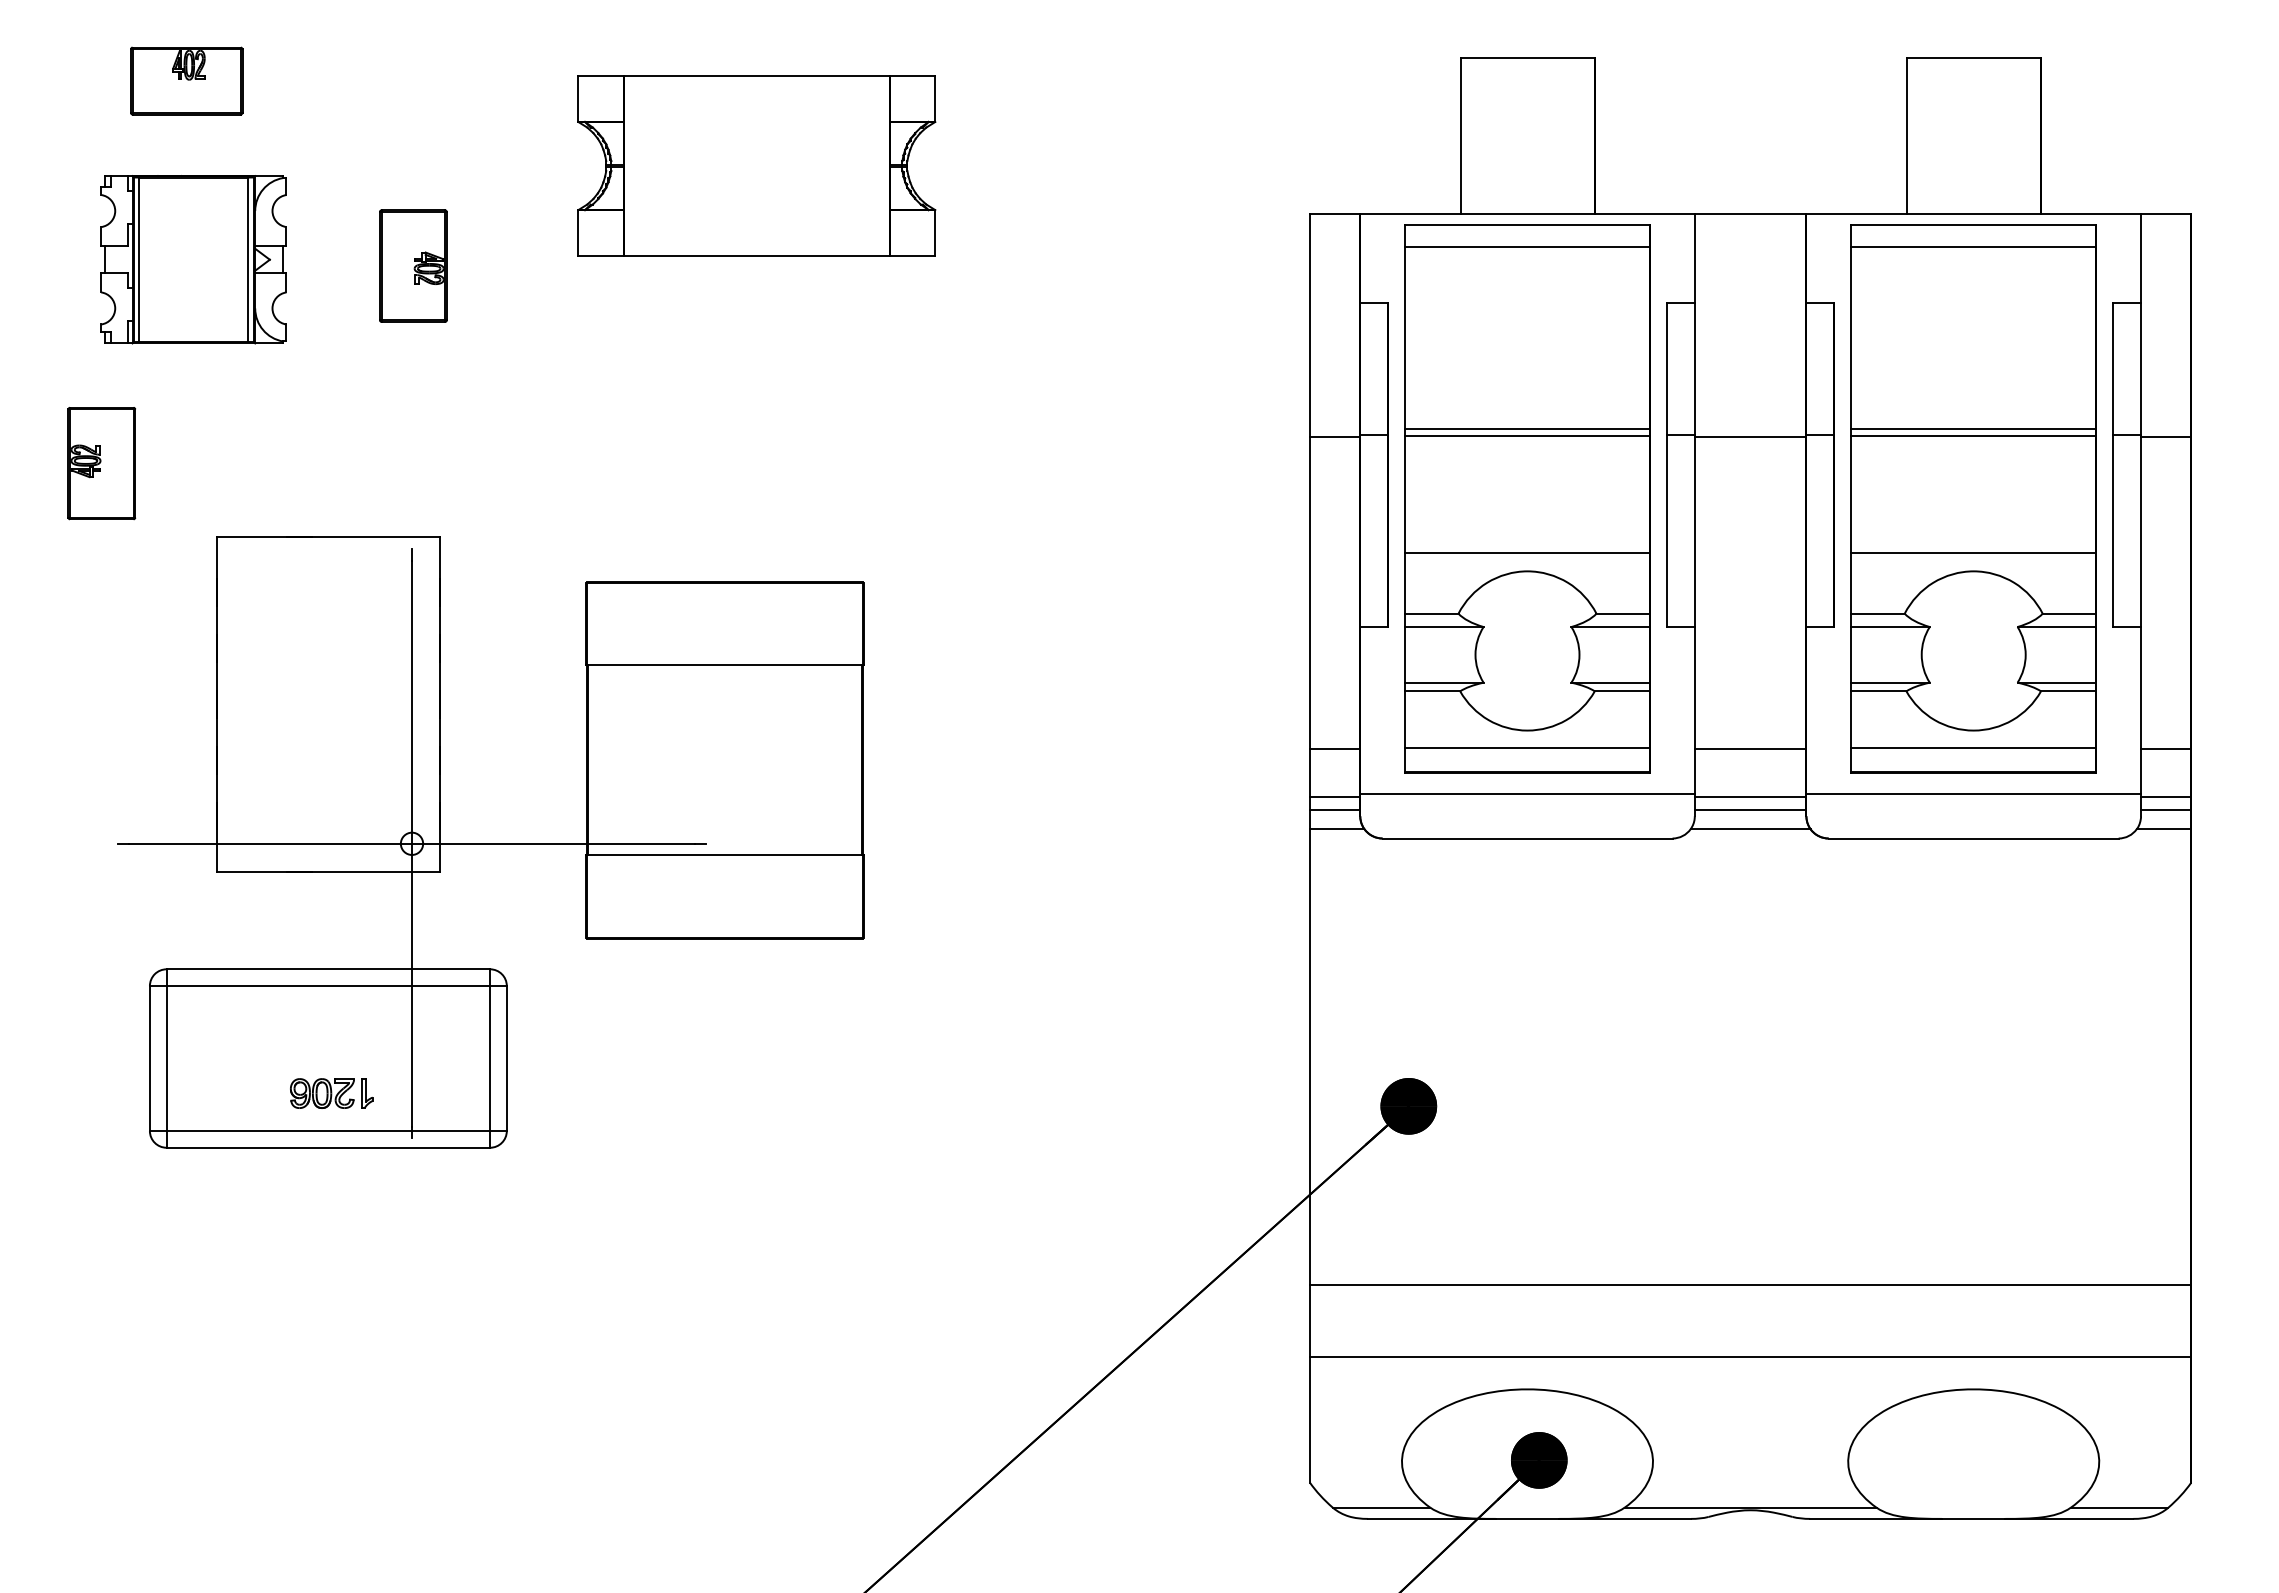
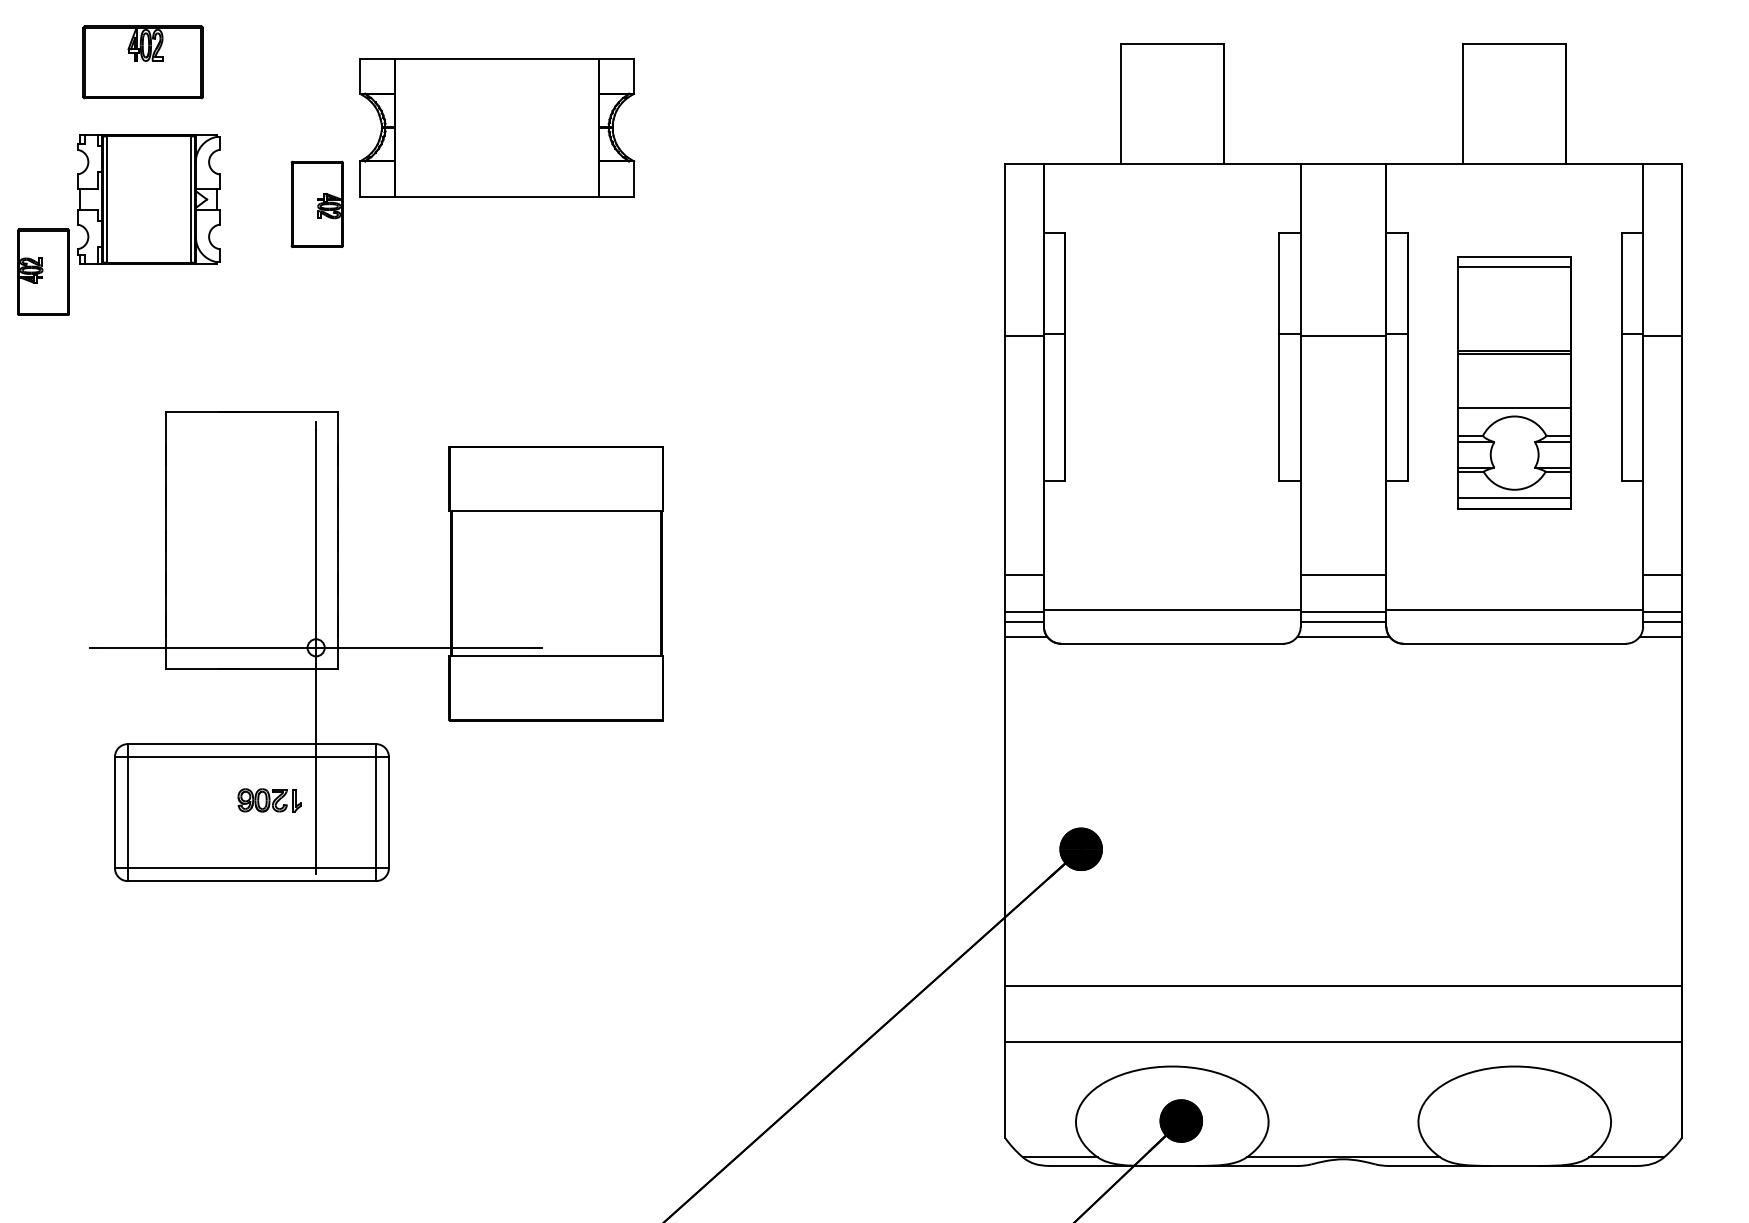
part: (186, 80) -> (143, 61), size x1.4
part: (756, 165) -> (496, 127), moved
part: (101, 463) -> (43, 272), moved
part: (1527, 498) -> (1172, 382), removed
part: (1973, 498) -> (1514, 382), size x0.6
part: (331, 1093) -> (269, 800), moved

